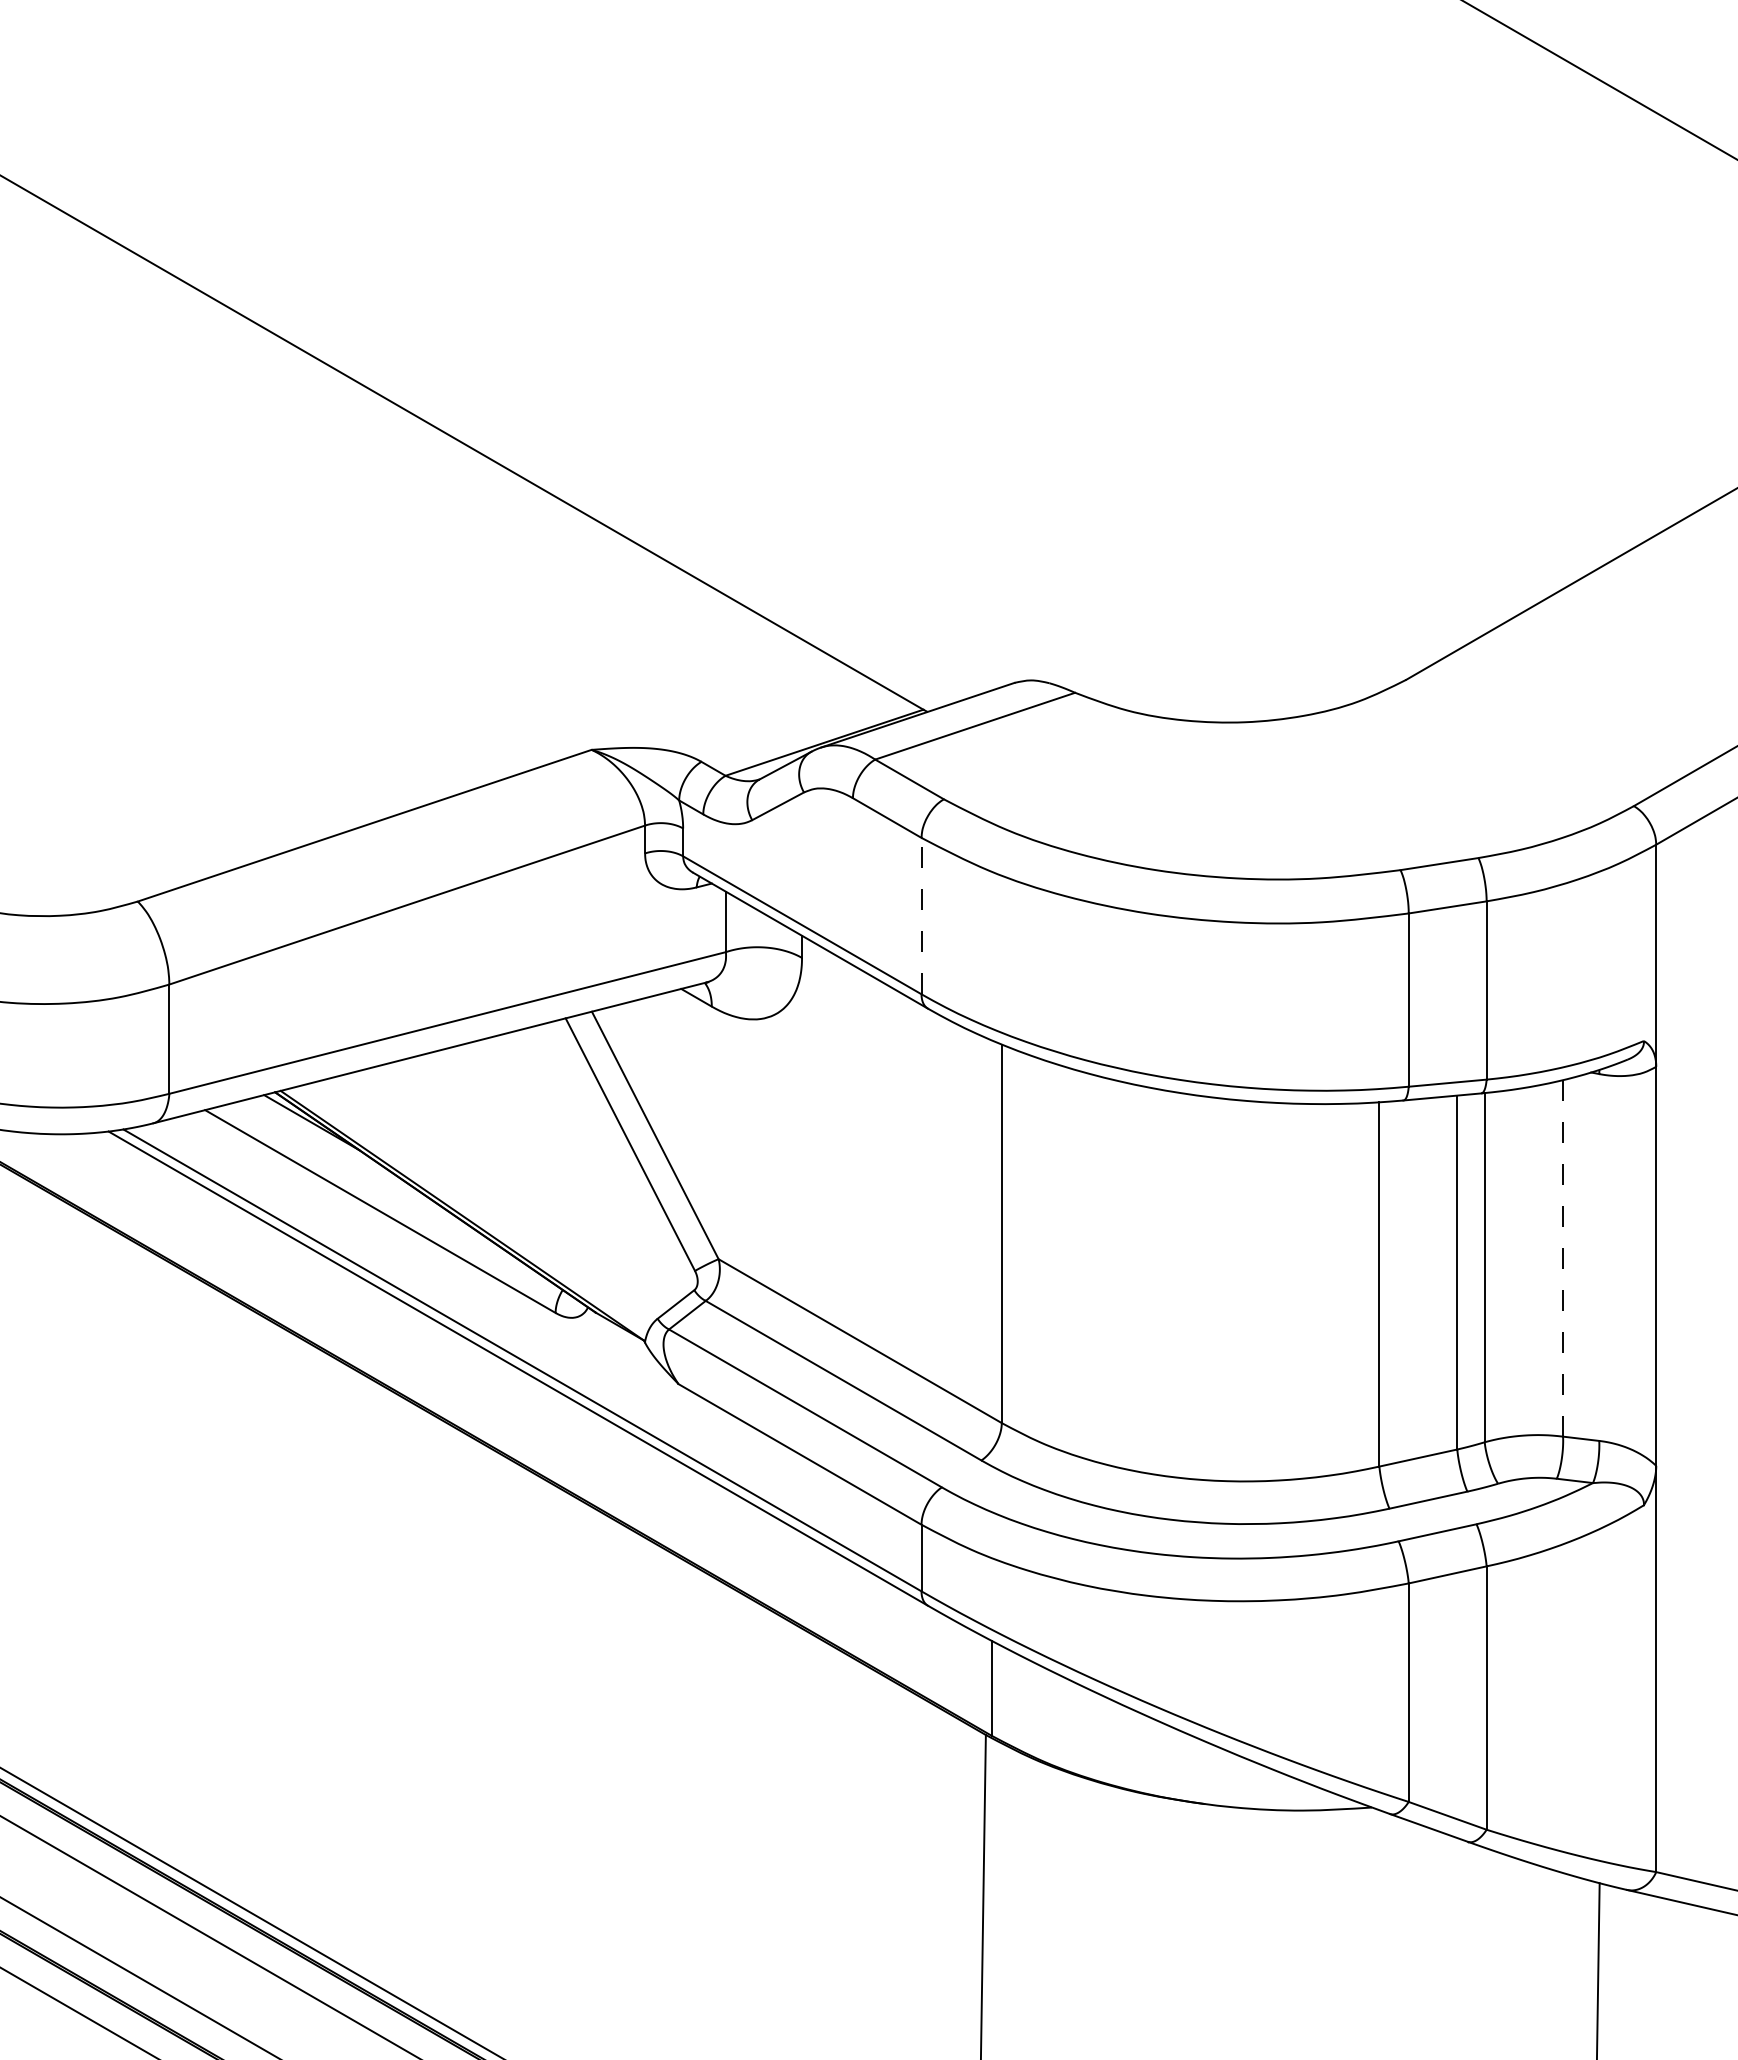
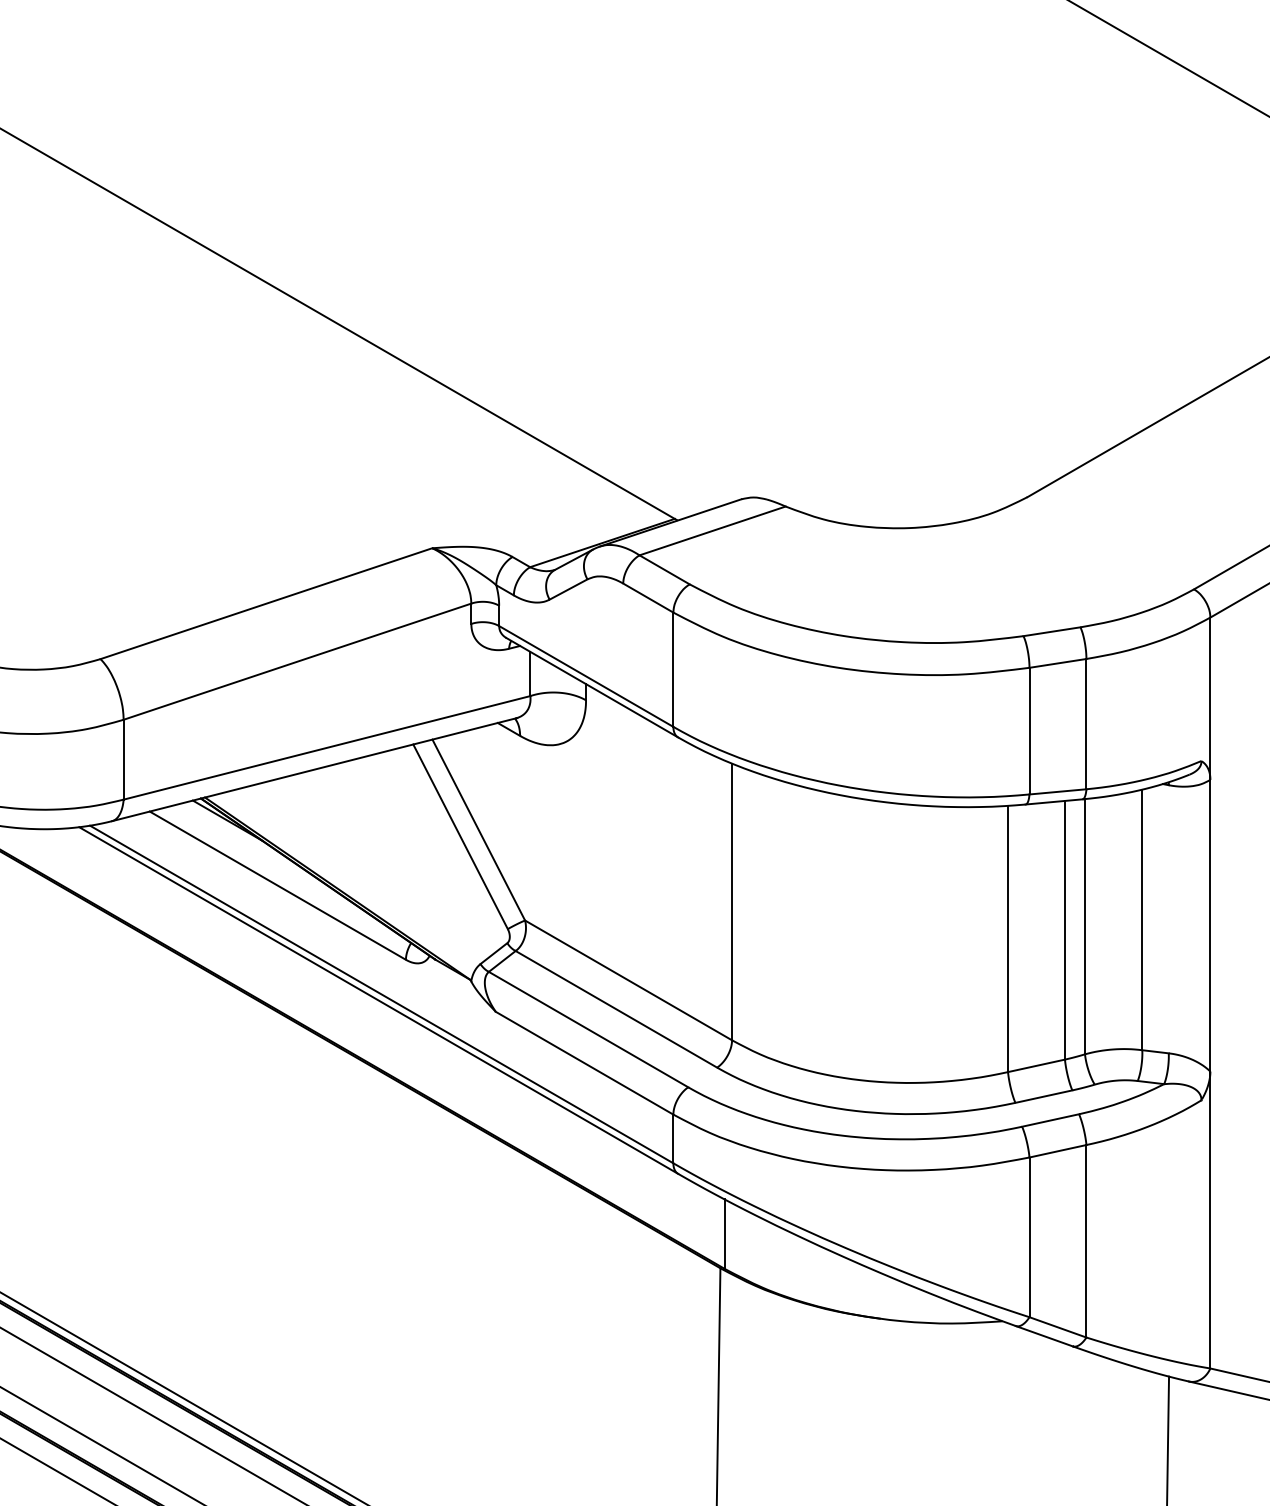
line: (921, 915) -> (673, 669), dashed -> solid
line: (1563, 1258) -> (1142, 920), dashed -> solid

